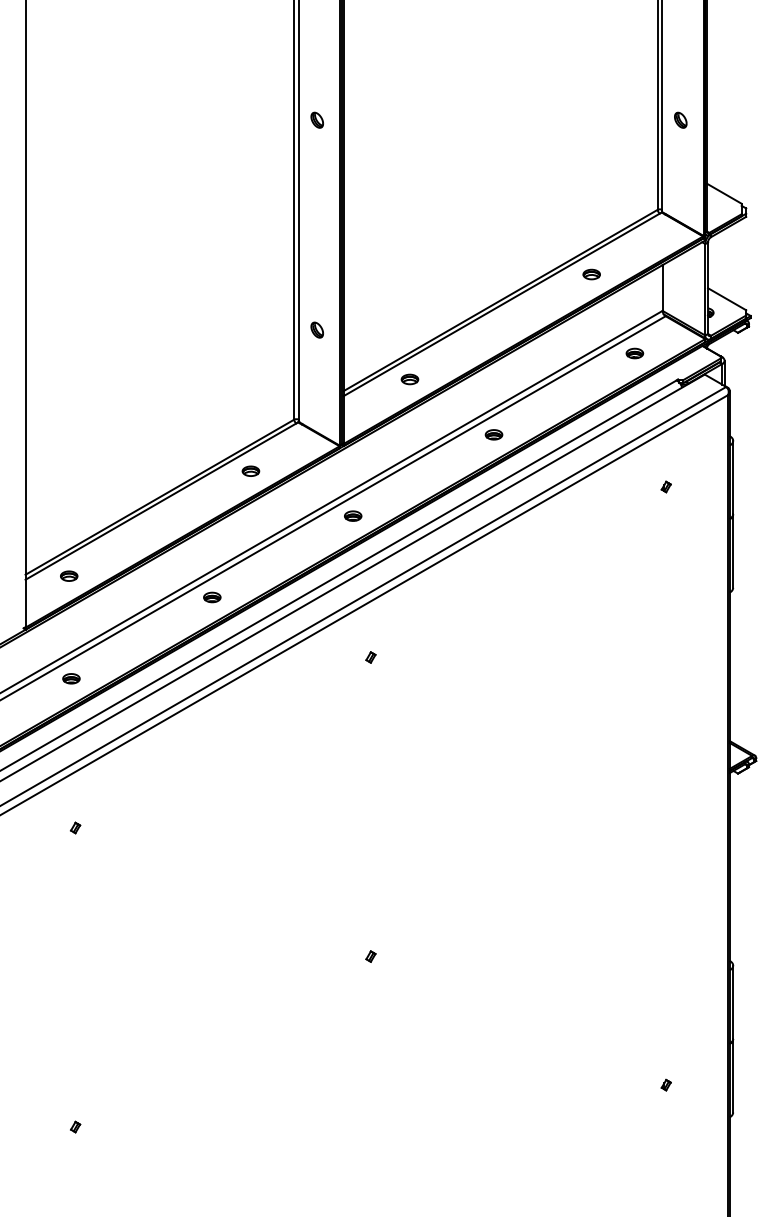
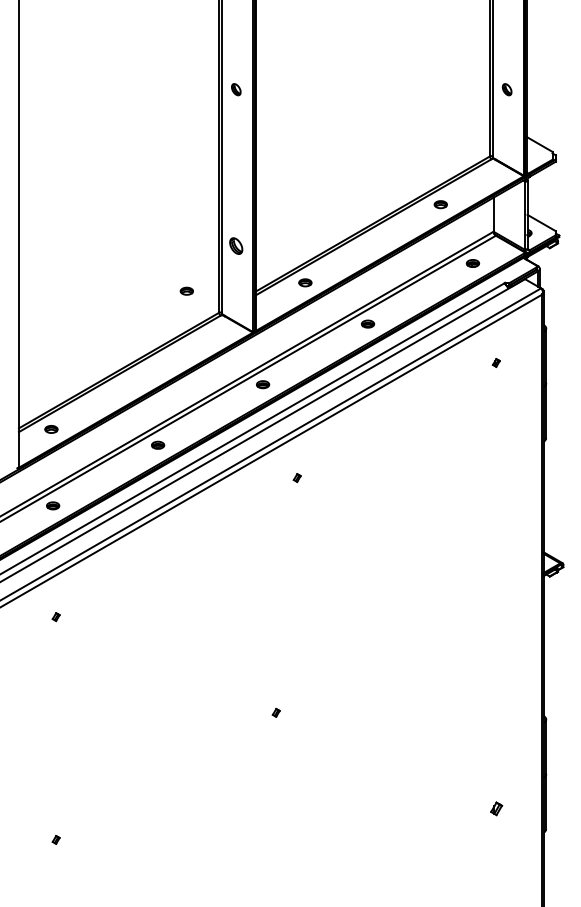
part: (317, 329) -> (236, 245), size x1.4
part: (250, 470) -> (186, 290), moved
part: (369, 658) -> (296, 478), moved
part: (665, 1084) -> (495, 808), size x1.6

